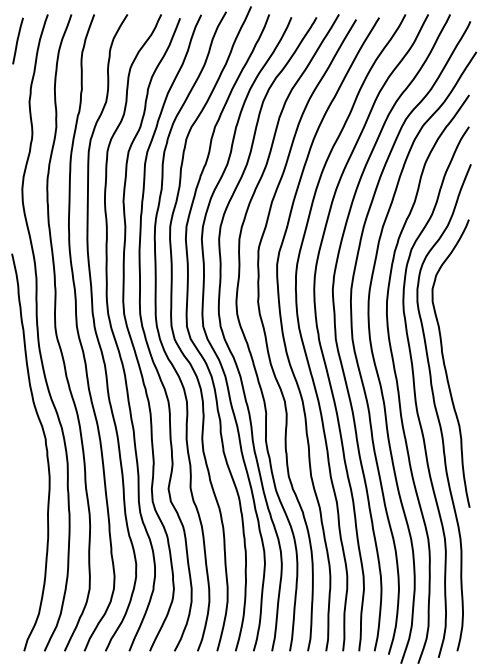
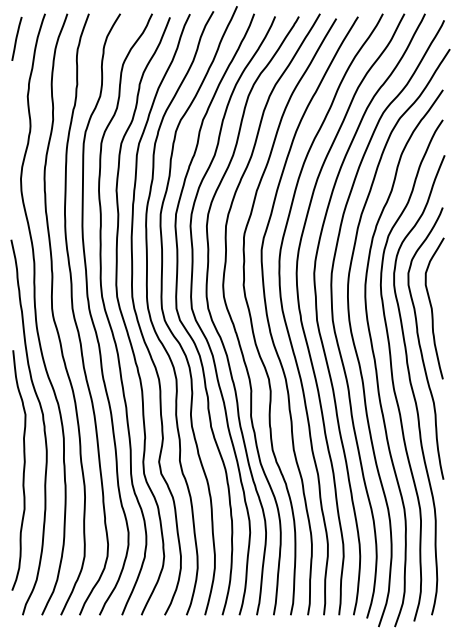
curve: (458, 326) -> (432, 308), added
curve: (24, 498) -> (23, 470), added

